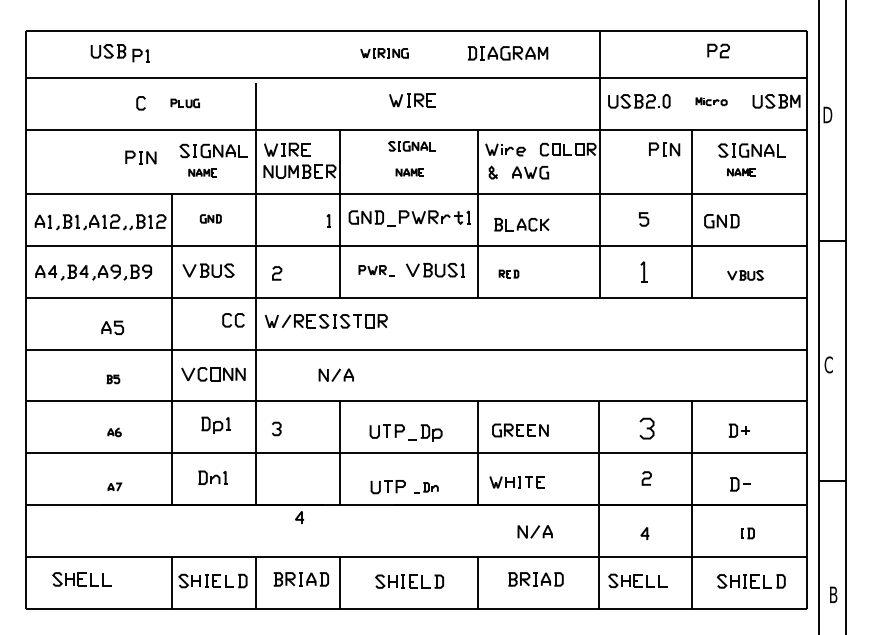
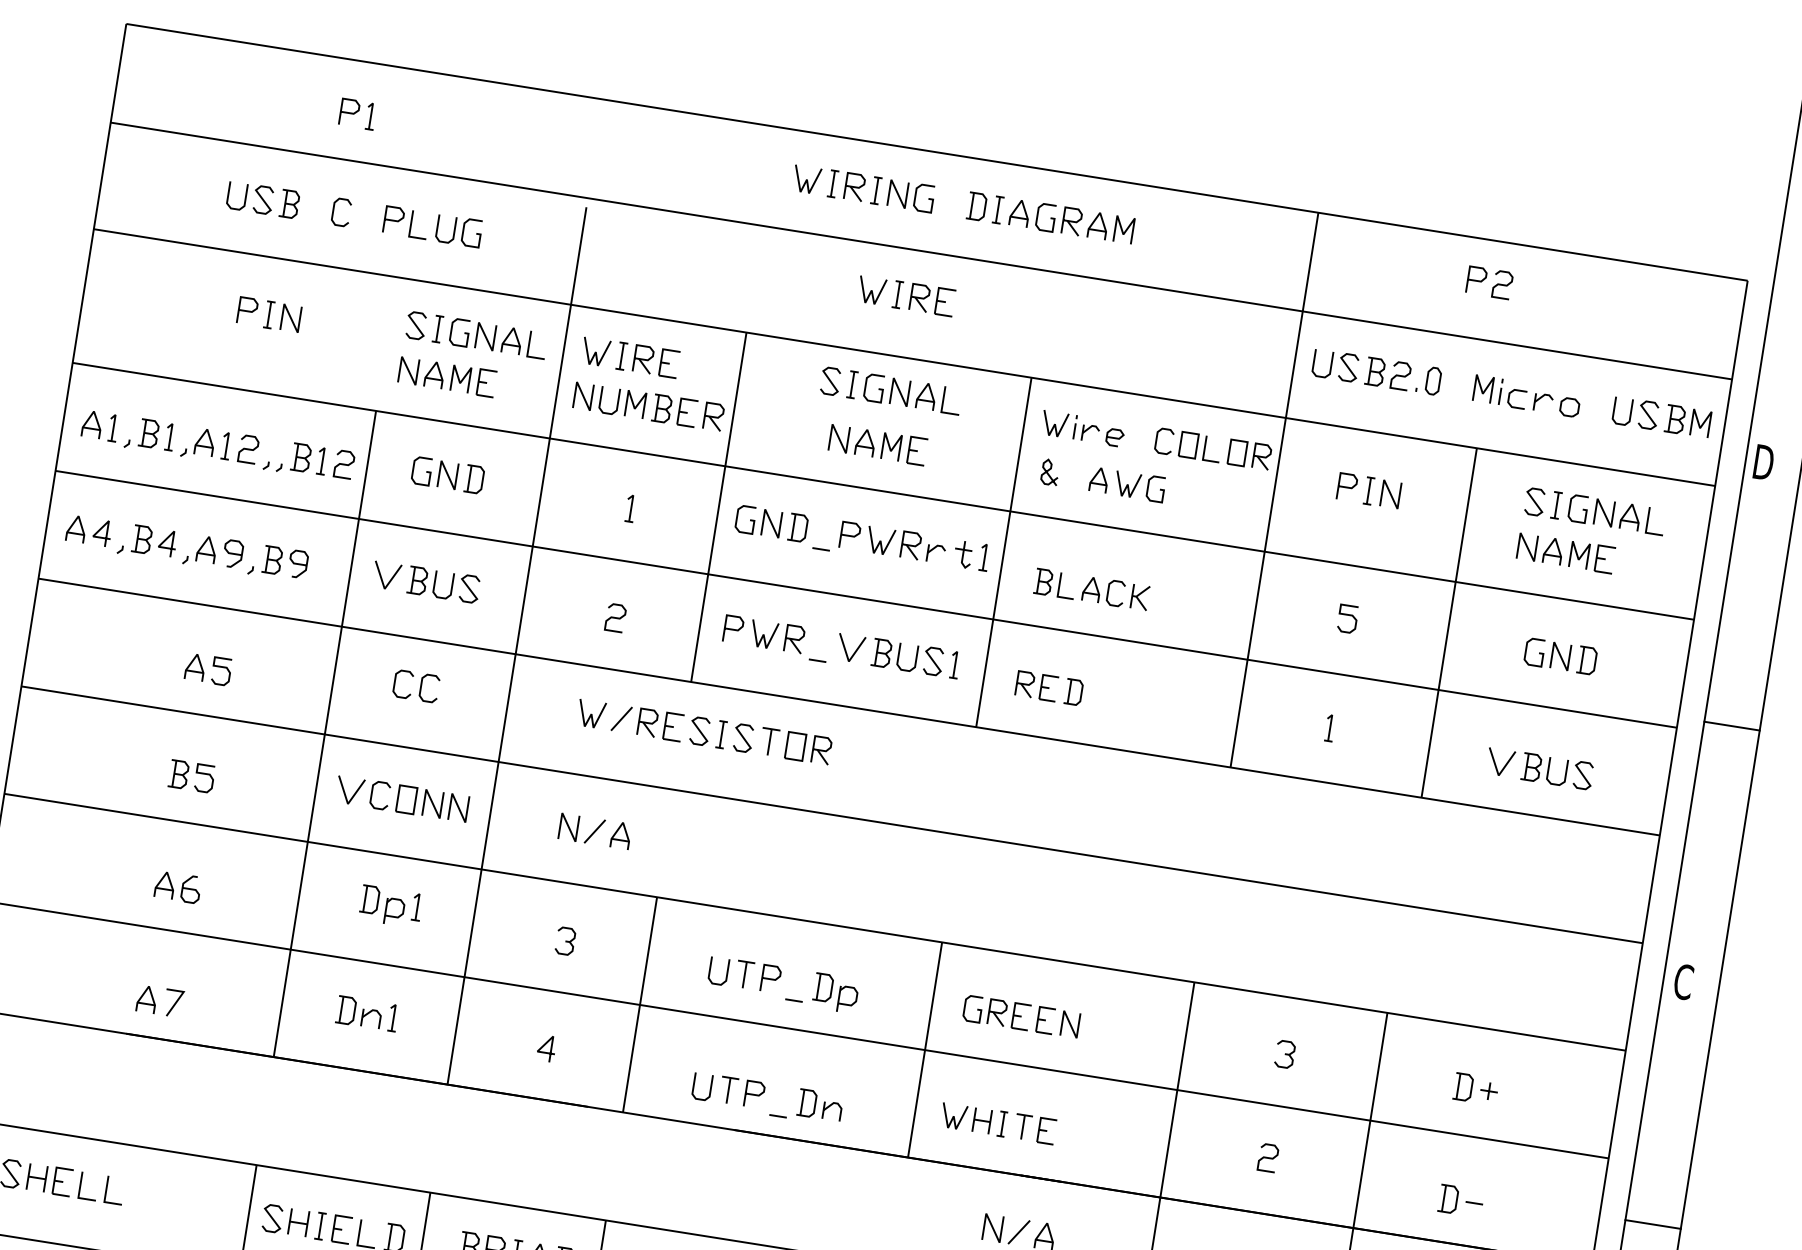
part: (718, 50) -> (1489, 281), moved
part: (108, 51) -> (263, 200), moved
part: (384, 53) -> (863, 188), size x1.43
part: (507, 53) -> (1050, 218), moved
part: (711, 101) -> (1526, 396), size x1.67
part: (185, 103) -> (433, 227), size x1.67
part: (411, 146) -> (888, 391), size x1.43
part: (664, 149) -> (1369, 490), moved
part: (140, 157) -> (268, 314), moved
part: (202, 172) -> (446, 376), size x1.67
part: (409, 172) -> (875, 444), size x1.67
part: (741, 172) -> (1565, 553), size x1.67
part: (210, 218) -> (447, 474), size x1.67
part: (328, 220) -> (629, 507), moved
part: (721, 221) -> (1559, 657), moved
part: (376, 270) -> (775, 637), size x1.43
part: (643, 271) -> (1329, 726), size x0.62
curve: (277, 273) -> (616, 618), moved
part: (508, 273) -> (1048, 686), size x1.67
part: (745, 275) -> (1540, 768), size x1.43
part: (233, 320) -> (416, 686), moved
part: (325, 321) -> (702, 732), moved
part: (335, 374) -> (593, 829), moved
part: (113, 379) -> (193, 776), size x1.67
part: (276, 428) -> (565, 940), moved
part: (646, 428) -> (1284, 1054), size x0.62
part: (114, 432) -> (177, 887), size x1.67
part: (114, 486) -> (159, 999), size x1.67
part: (426, 487) -> (807, 1104), size x1.43
line: (299, 516) -> (546, 1045), moved

